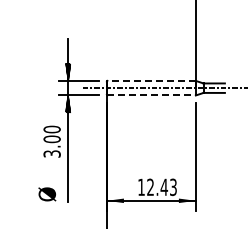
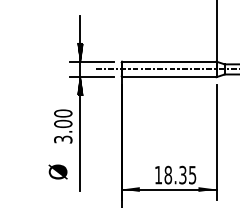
line: (151, 80) -> (169, 61), dashed -> solid
line: (152, 95) -> (170, 77), dashed -> solid
text: (161, 187) -> (179, 175), 12.43 -> 18.35
text: (47, 194) -> (58, 172), moved

